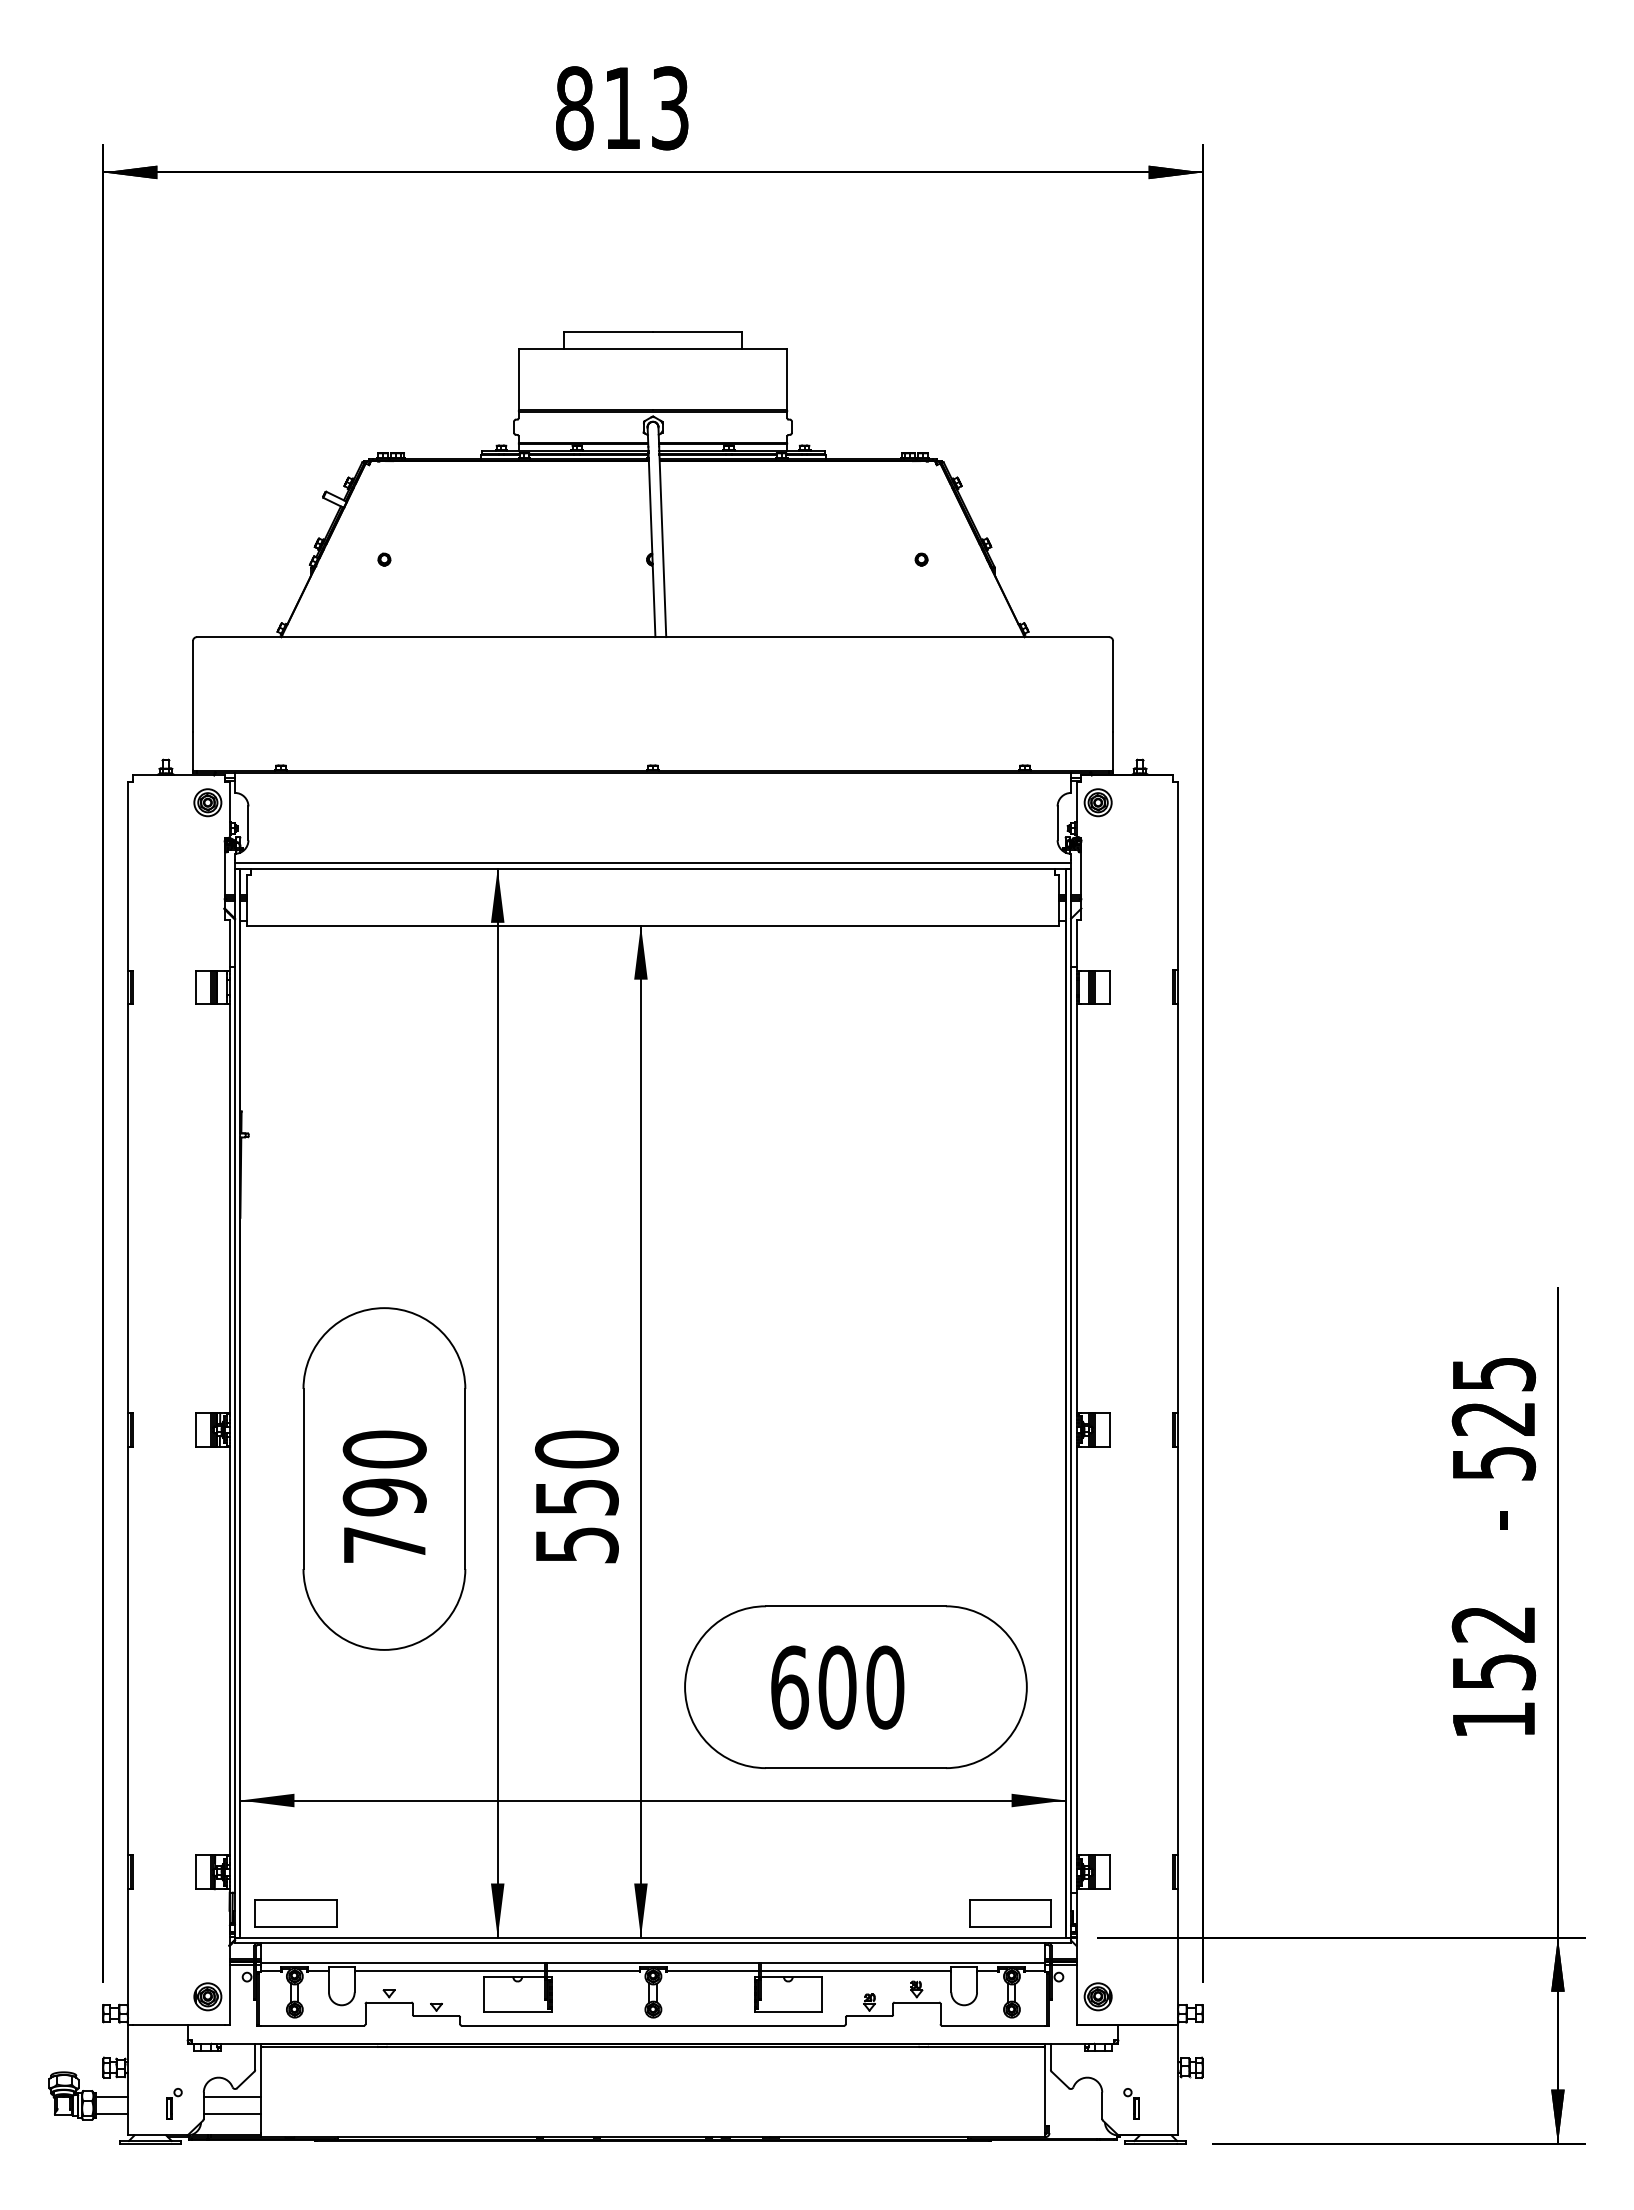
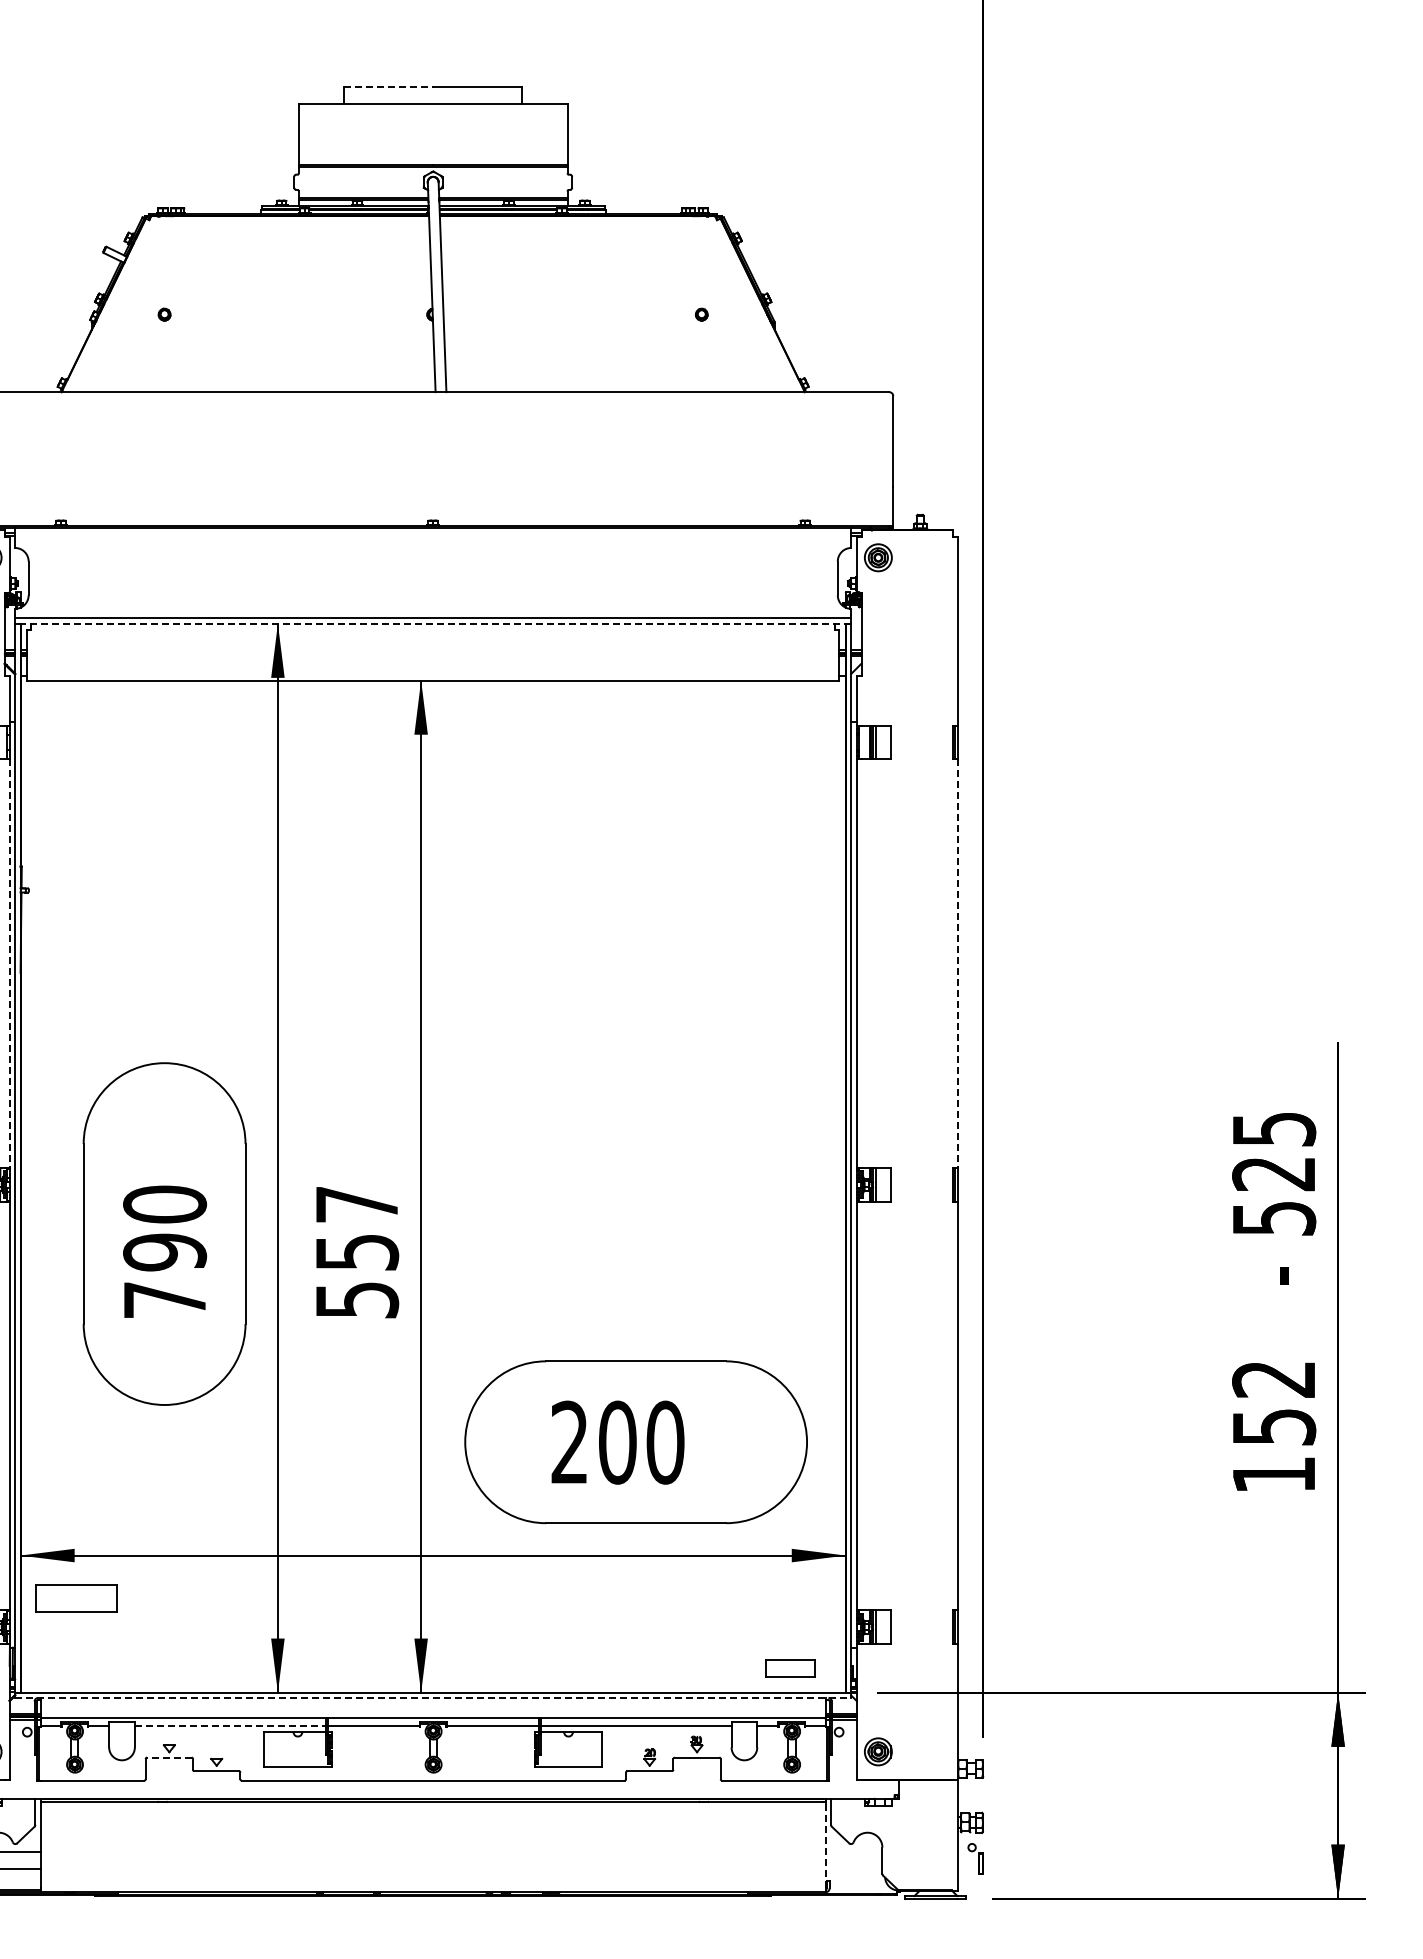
line: (608, 332) -> (388, 87), solid -> dashed
line: (652, 868) -> (432, 623), solid -> dashed
line: (229, 1208) -> (9, 963), solid -> dashed
line: (1177, 1209) -> (957, 964), solid -> dashed
text: (576, 1449) -> (356, 1204), 550 -> 557
text: (789, 1687) -> (569, 1442), 600 -> 200
part: (295, 1913) -> (75, 1598), moved
part: (1010, 1913) -> (790, 1668), size x0.6
line: (653, 1943) -> (433, 1698), solid -> dashed
line: (450, 1970) -> (230, 1725), solid -> dashed
line: (388, 2002) -> (168, 1757), solid -> dashed
line: (1045, 2090) -> (825, 1845), solid -> dashed
part: (1131, 2103) -> (975, 1858), moved

